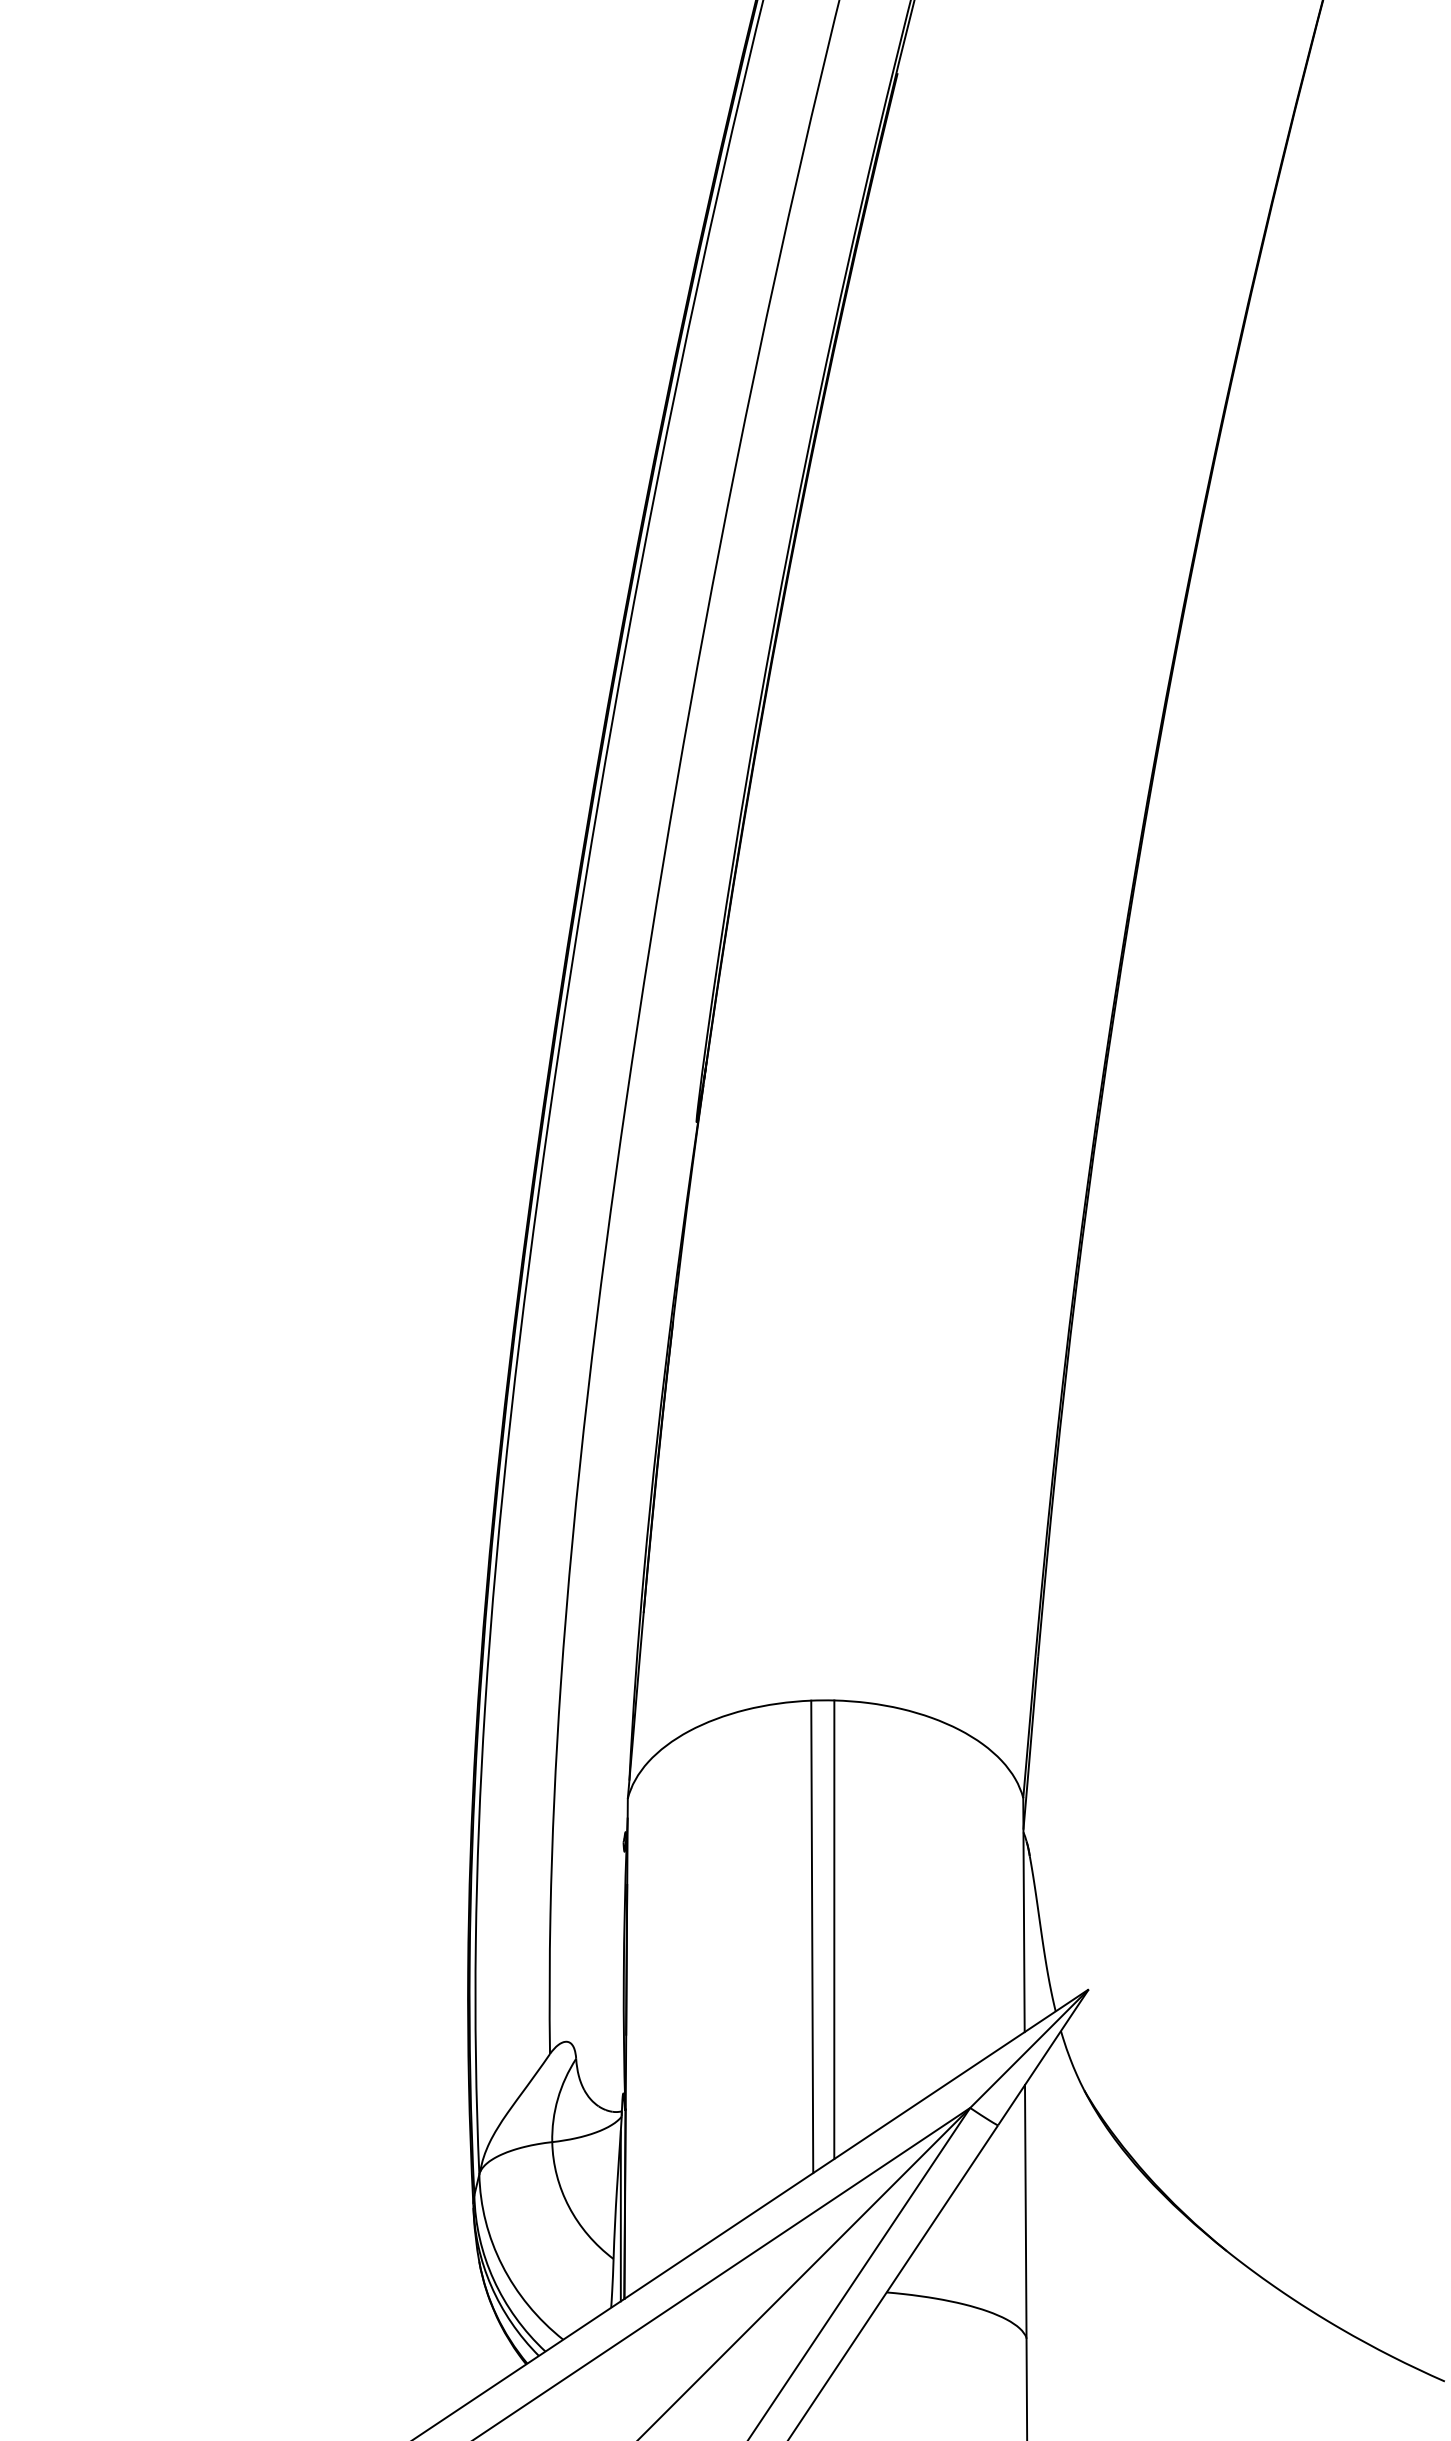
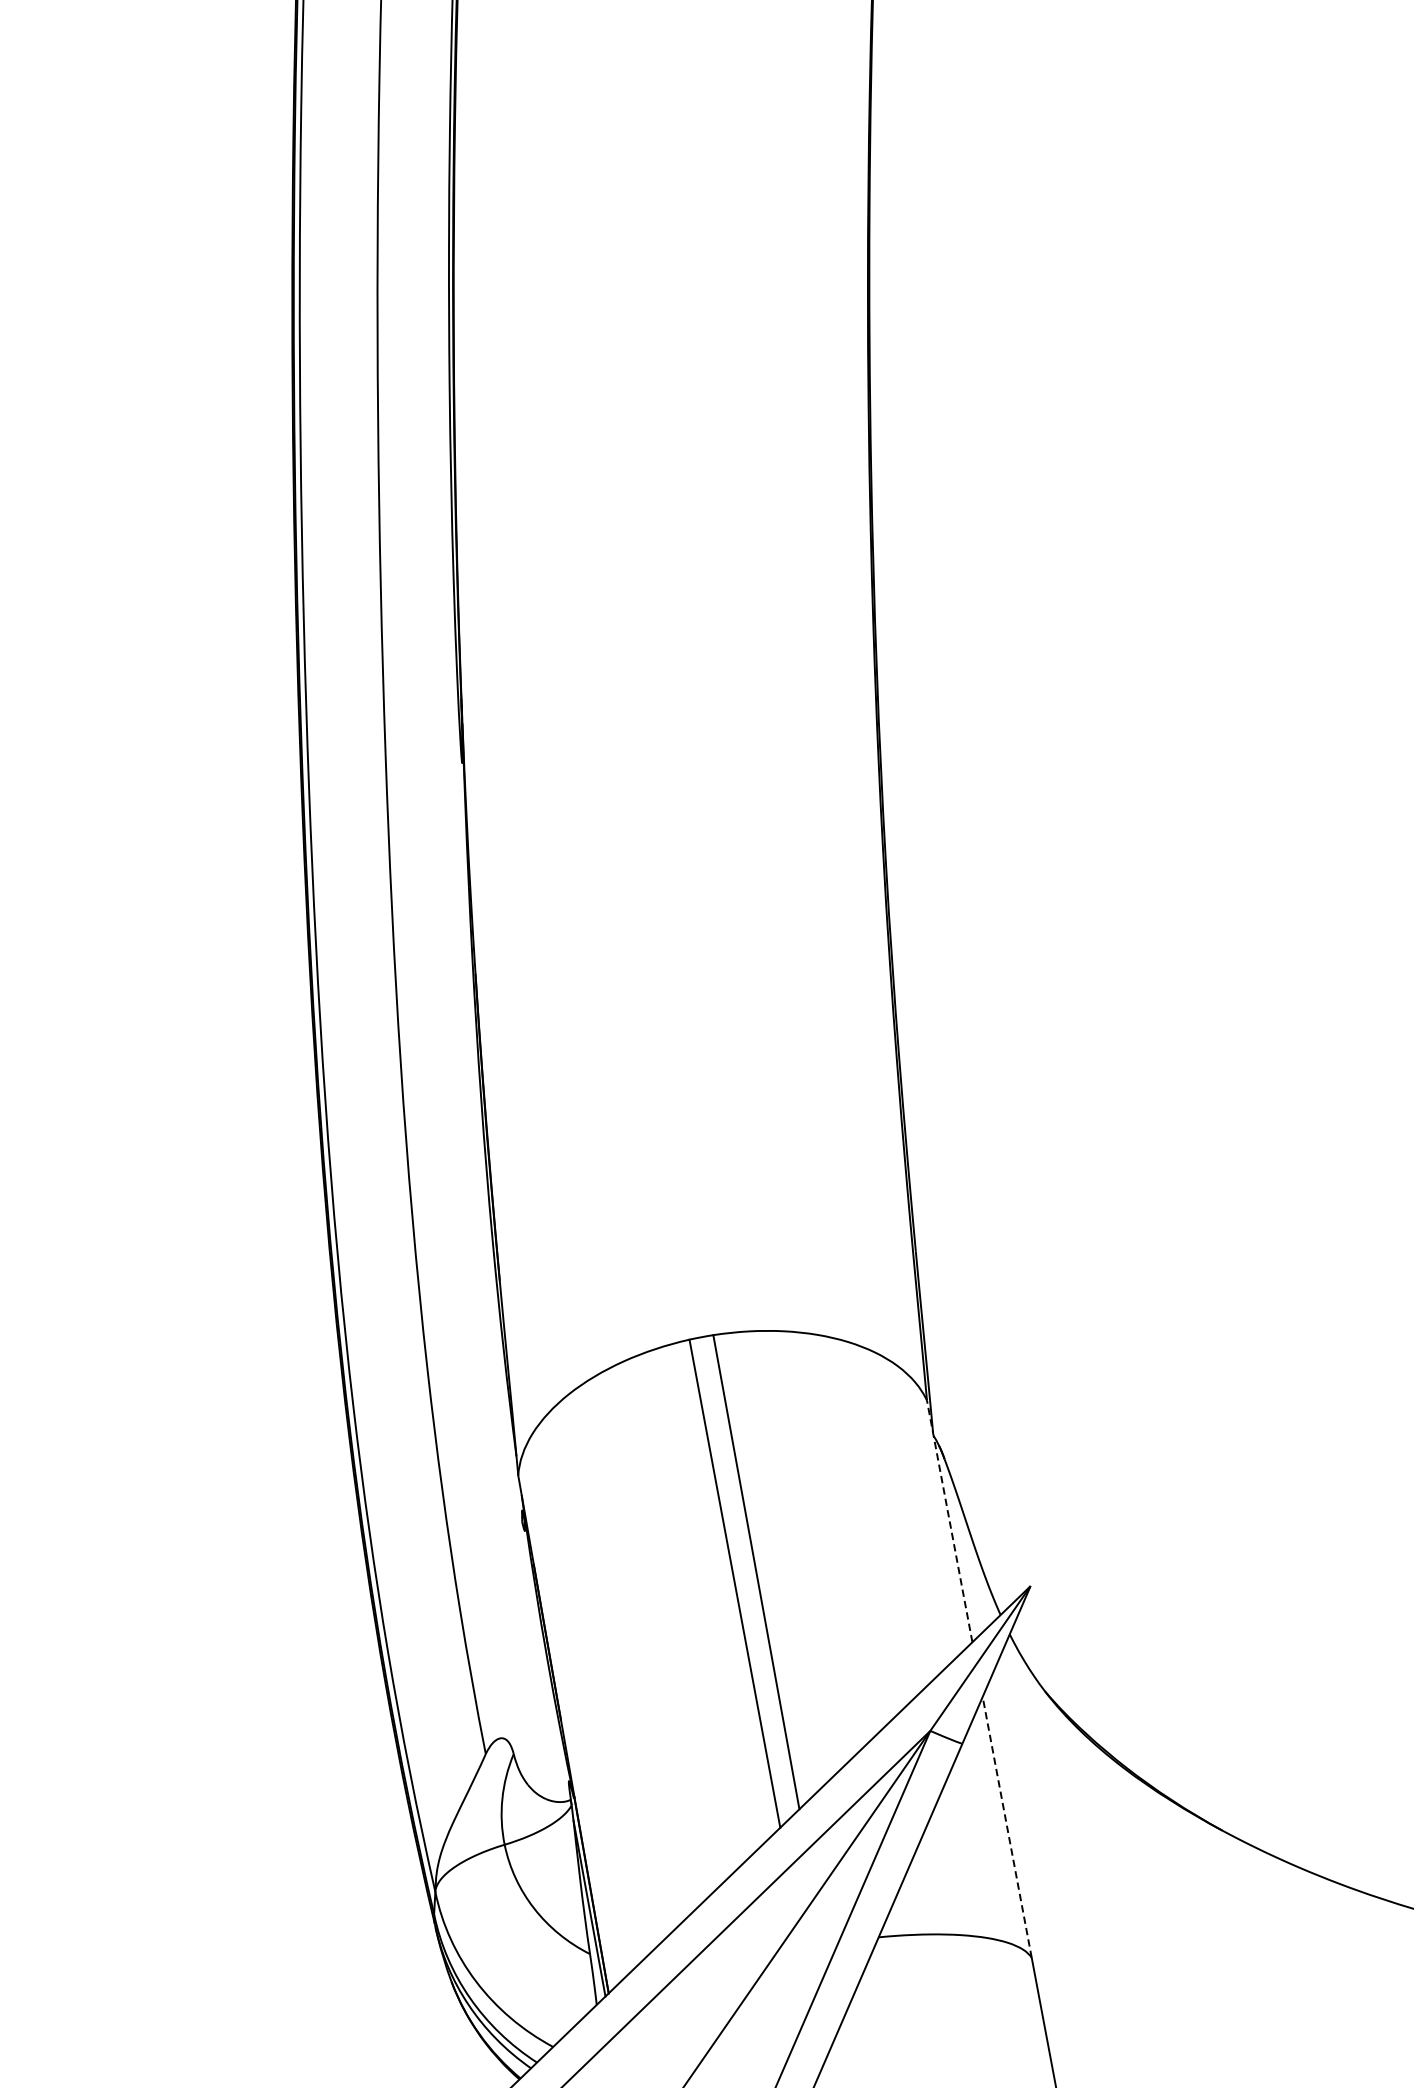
line: (1023, 1914) -> (949, 1520), solid -> dashed
line: (1025, 2210) -> (1006, 1826), solid -> dashed

